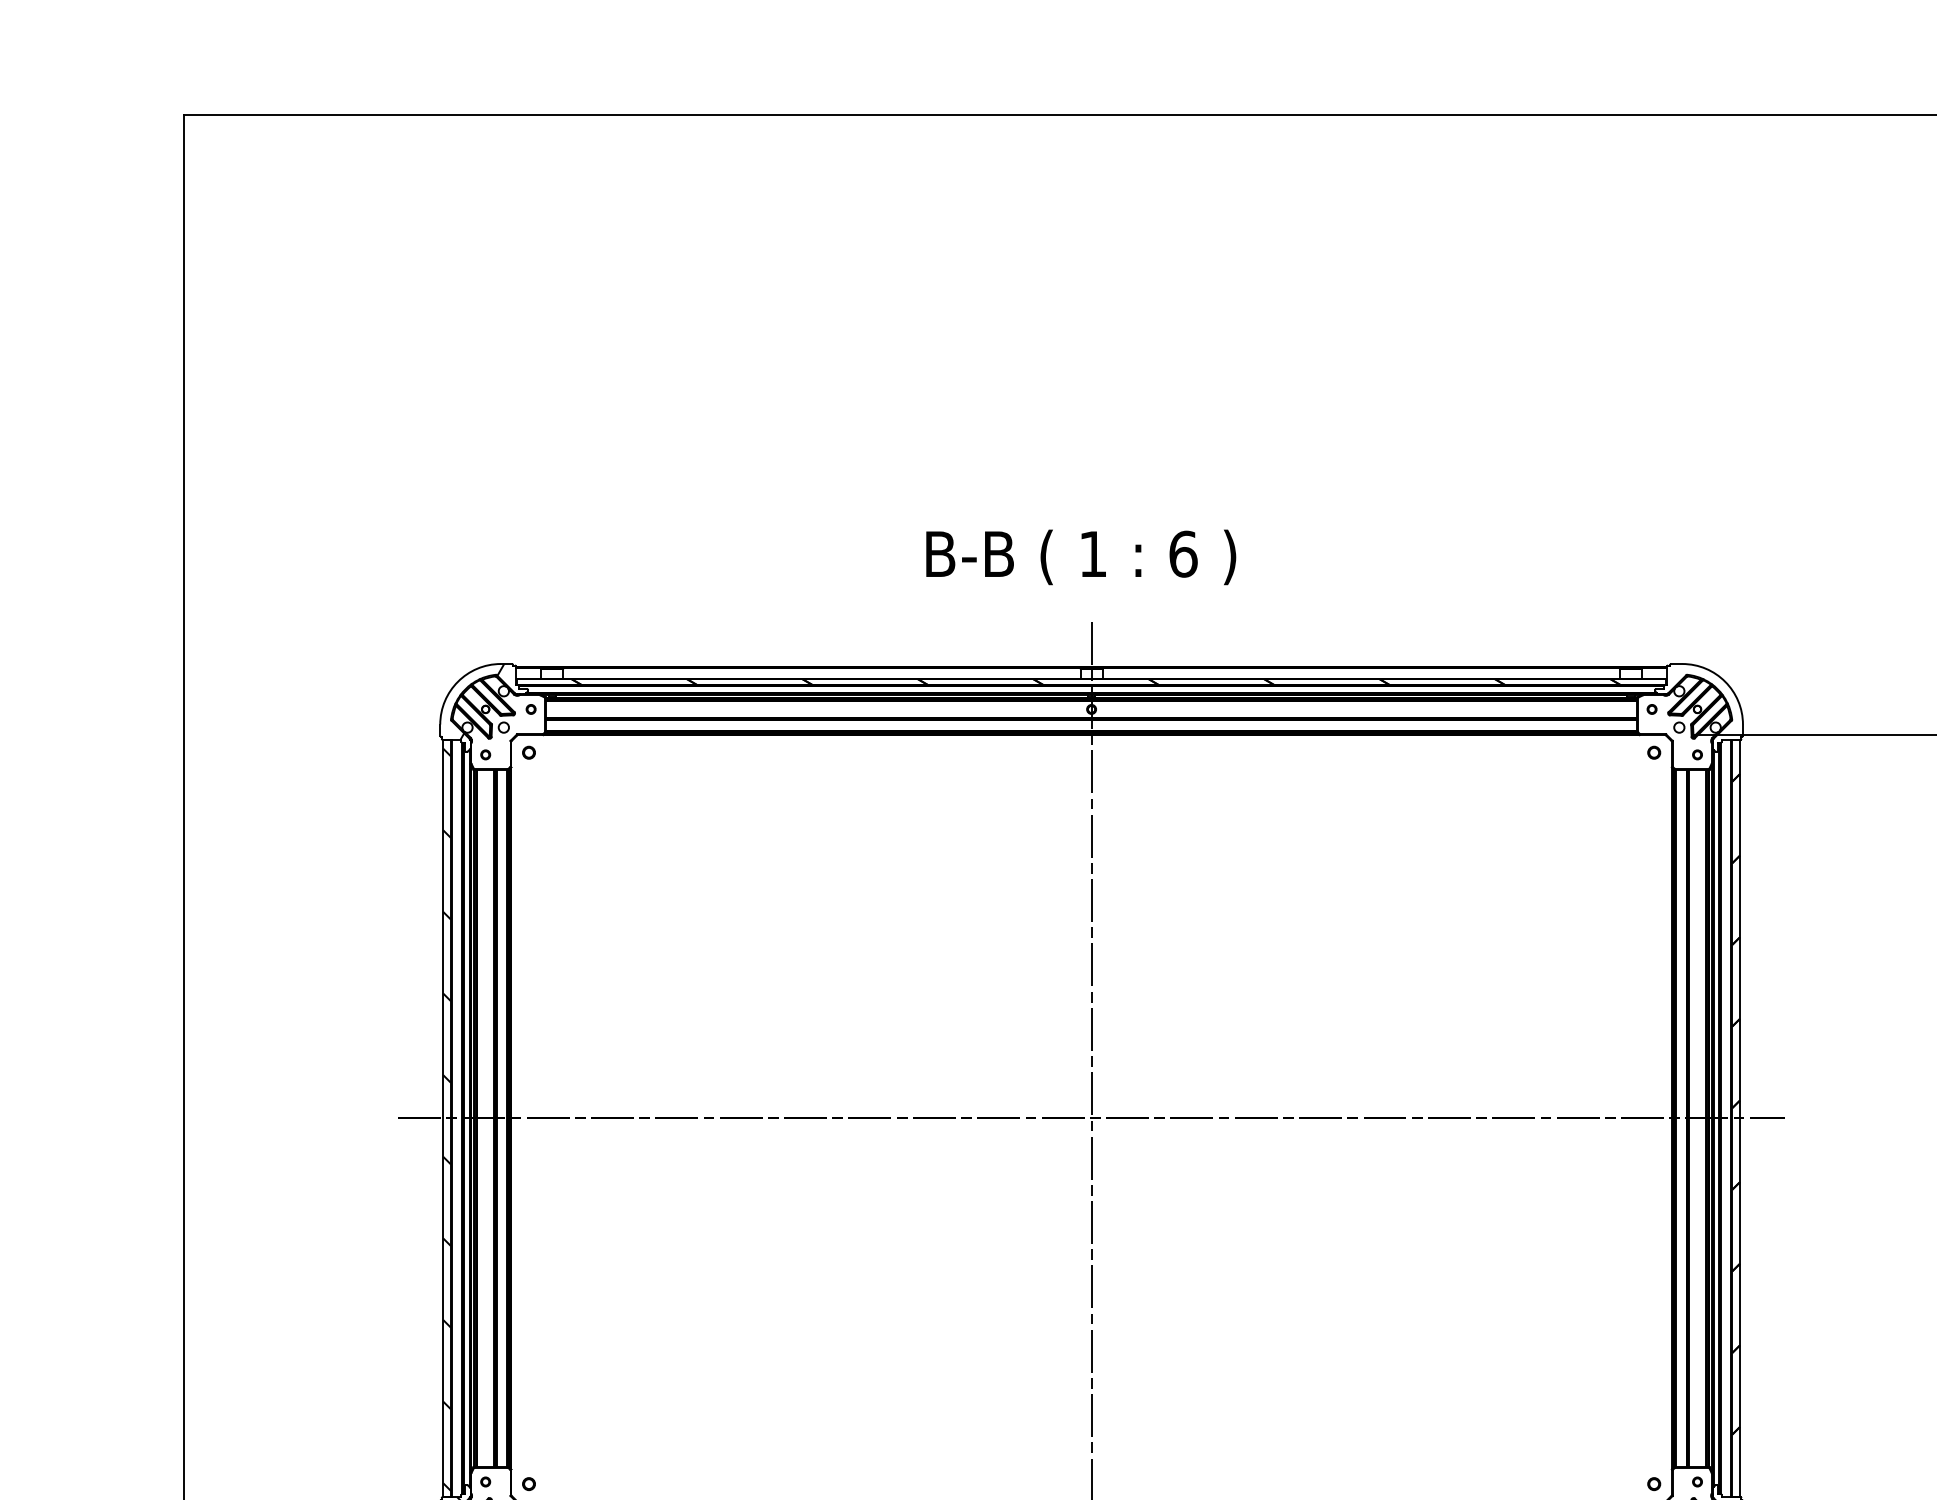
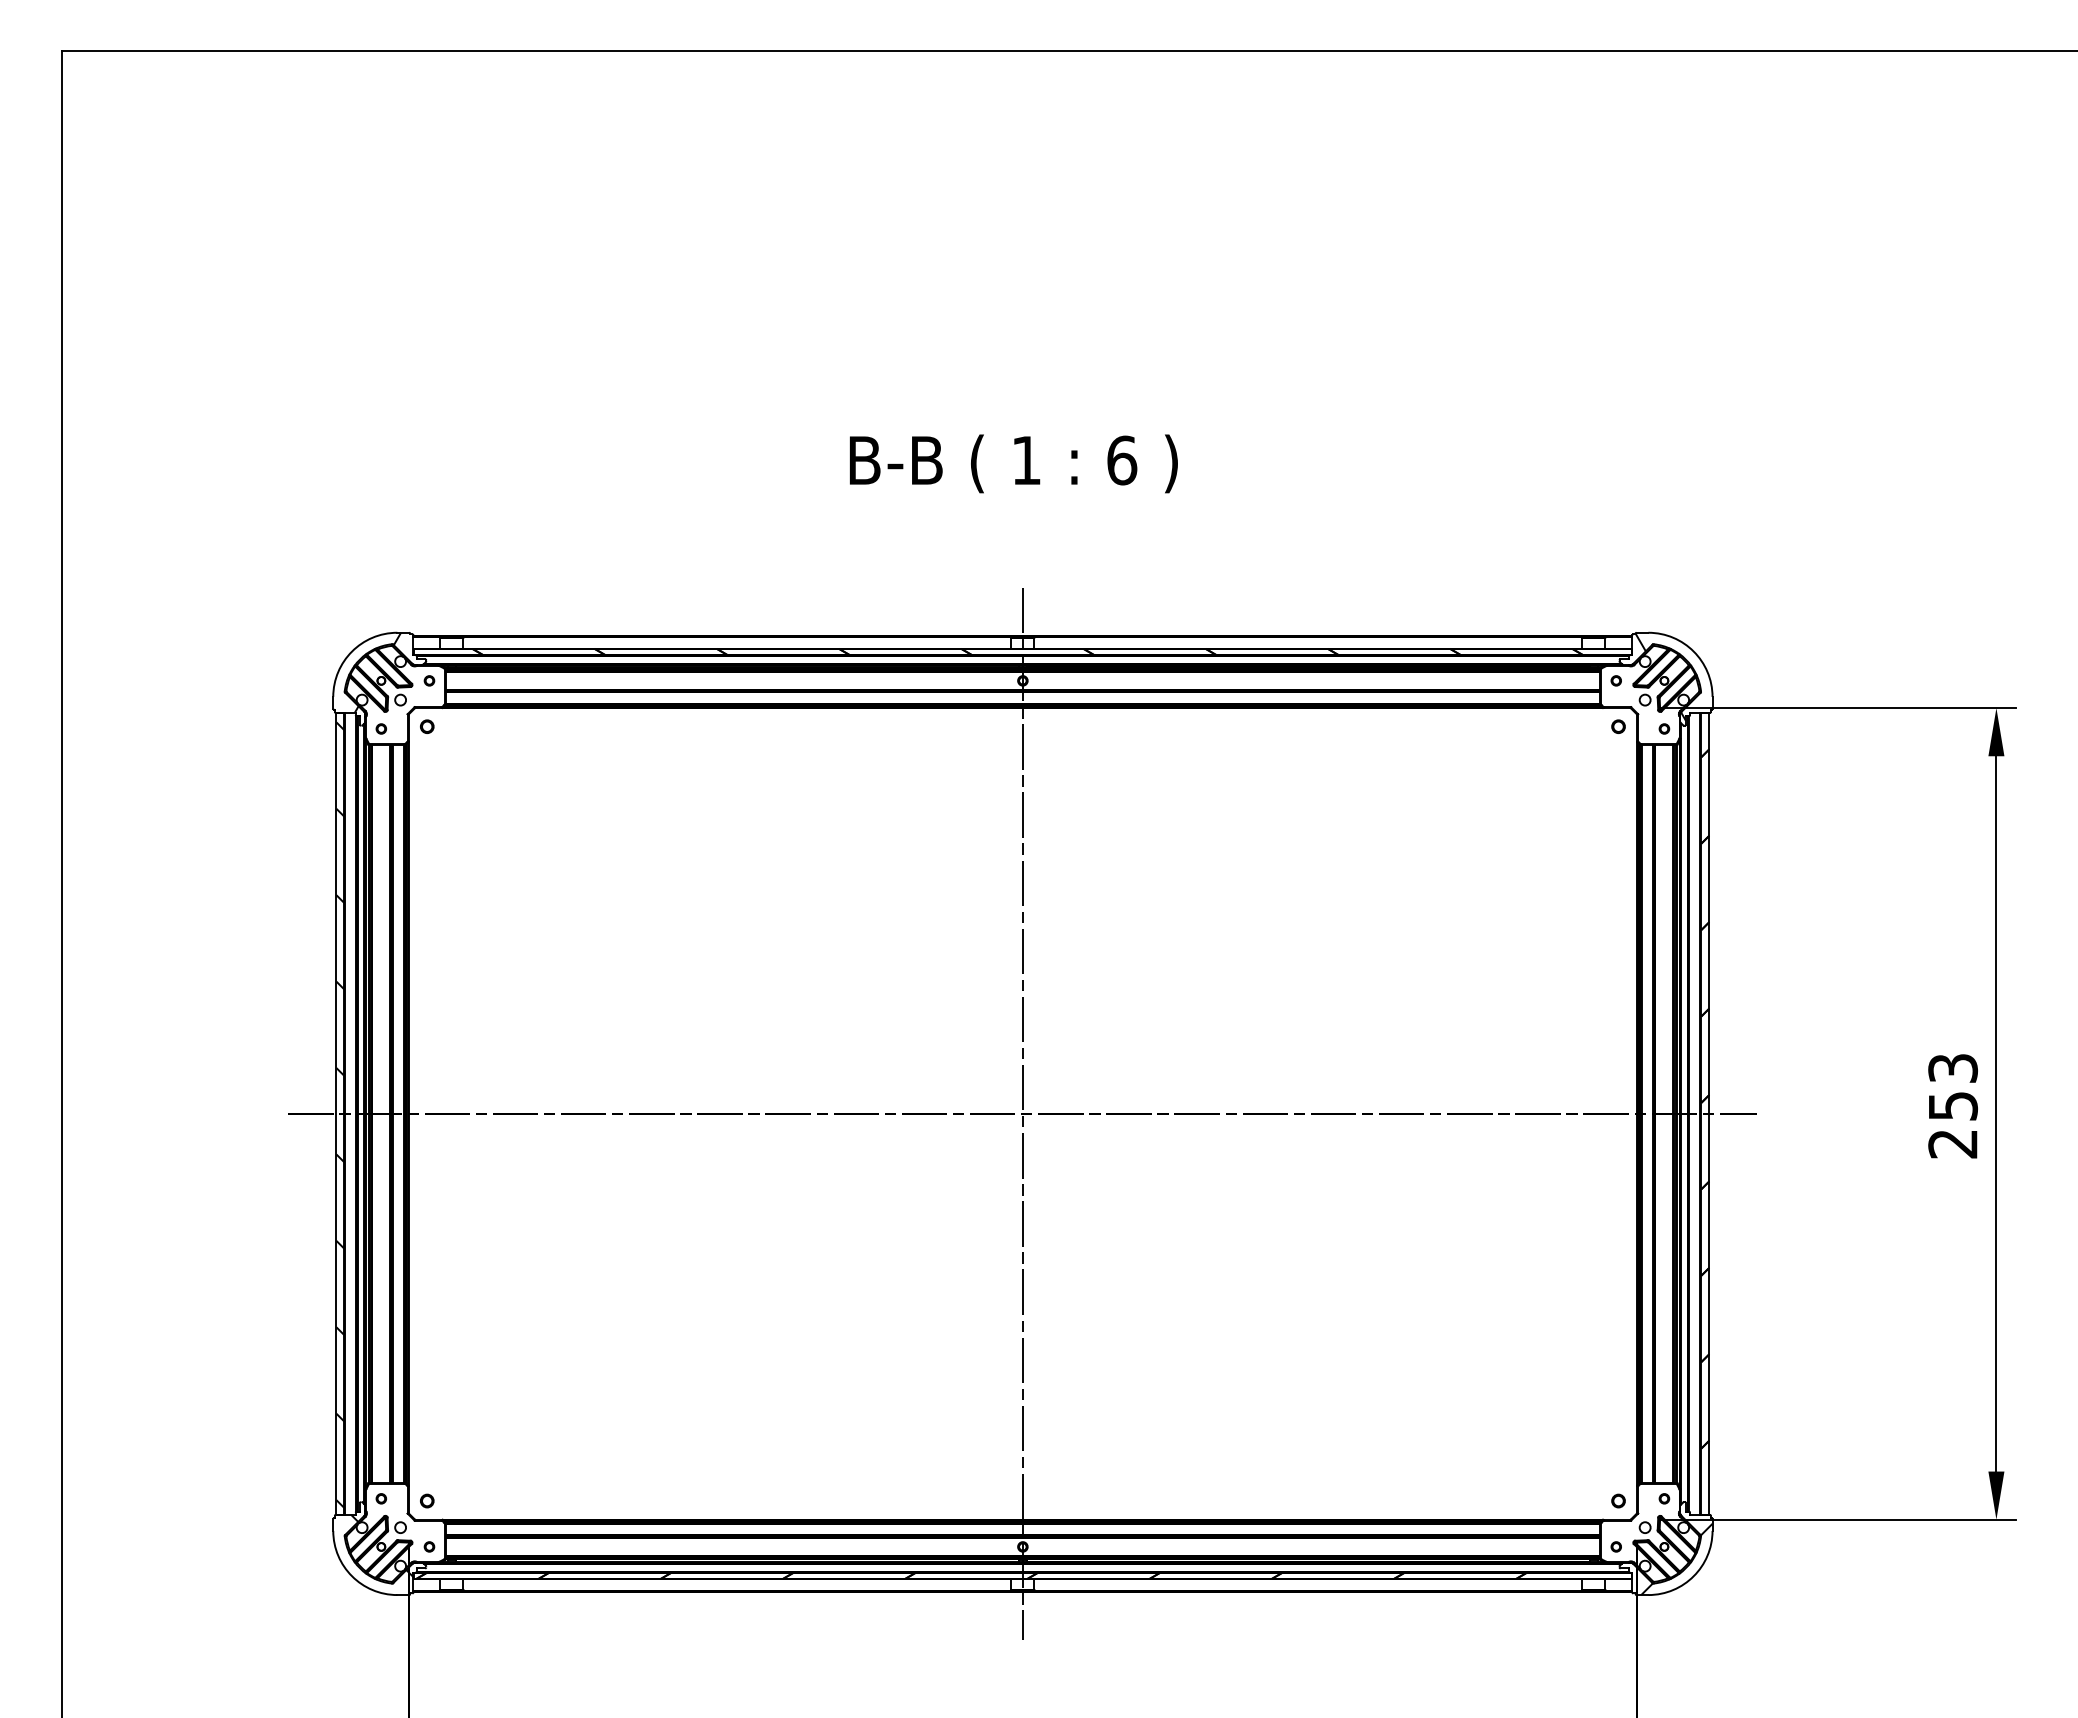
text: (1080, 557) -> (1013, 463), moved
hatch: (1693, 705) -> (1660, 676), added

